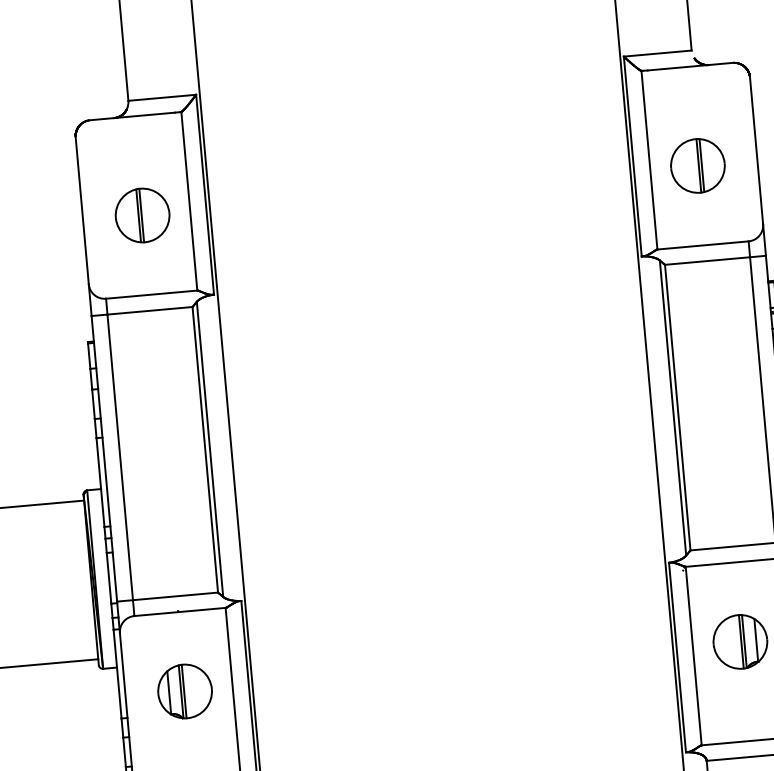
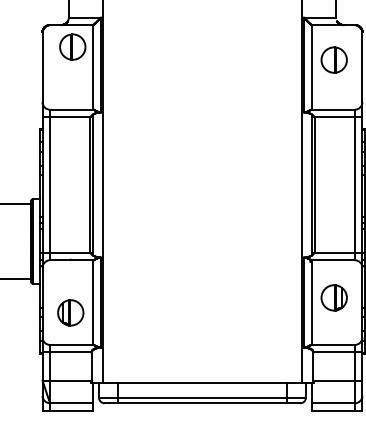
part: (696, 164) -> (333, 59), moved
part: (141, 214) -> (72, 46), moved
part: (184, 690) -> (70, 312), moved

